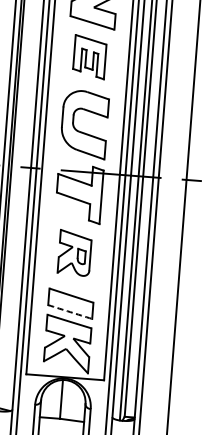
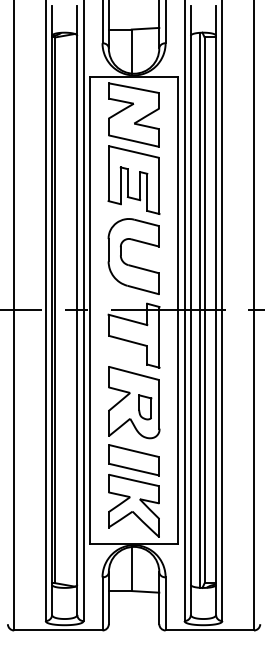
part: (89, 56) -> (133, 179), size x1.43
part: (75, 252) -> (134, 402), size x1.43
arc: (70, 311) -> (134, 469), dashed -> solid

